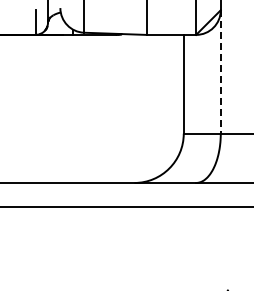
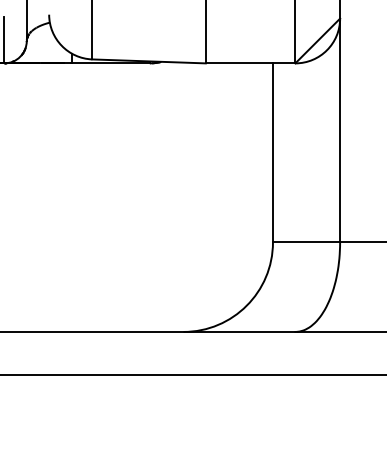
line: (220, 71) -> (339, 129), dashed -> solid

